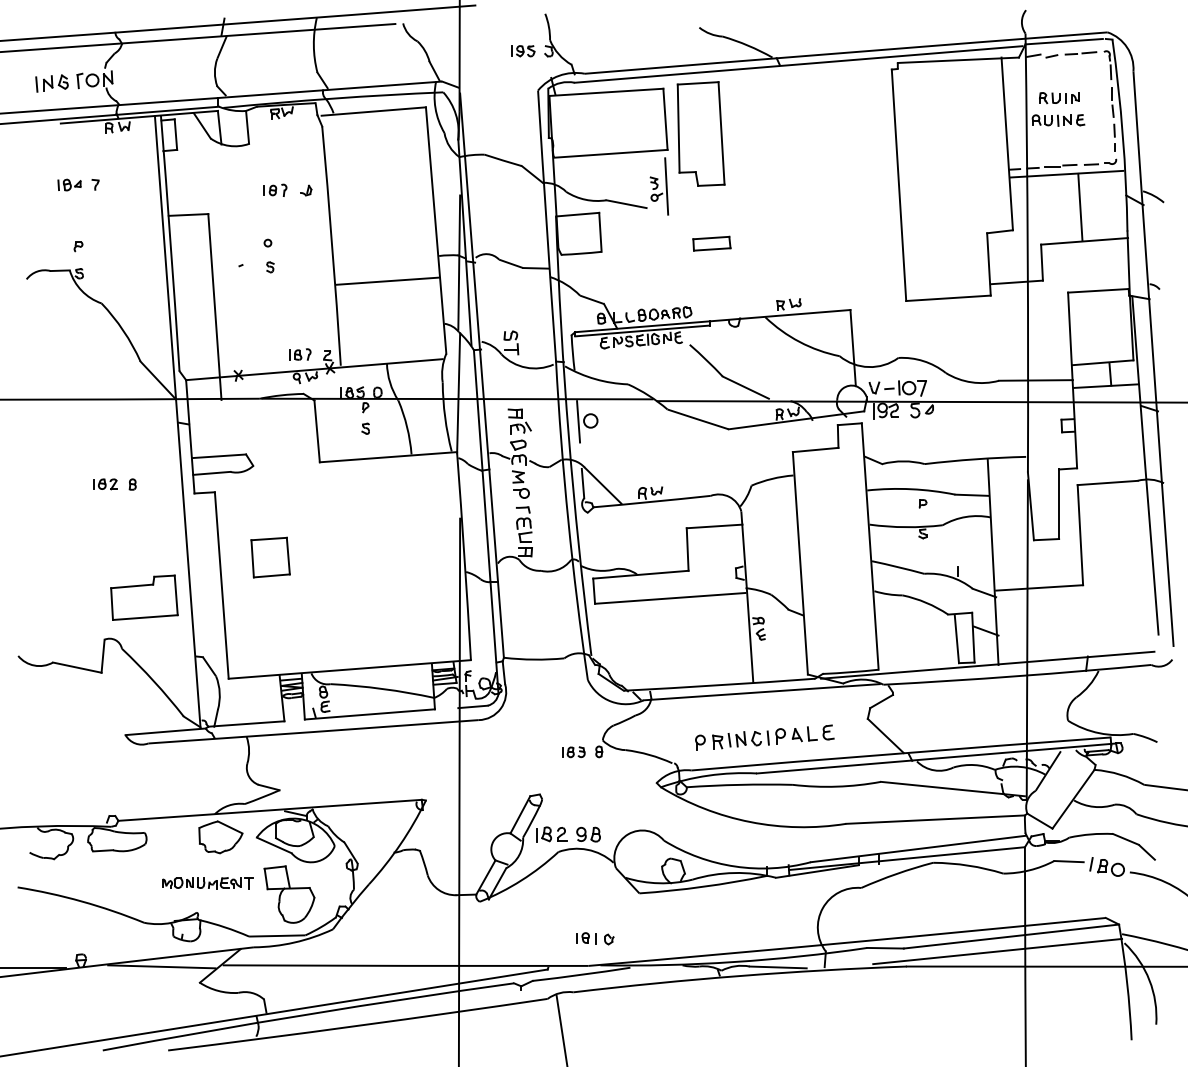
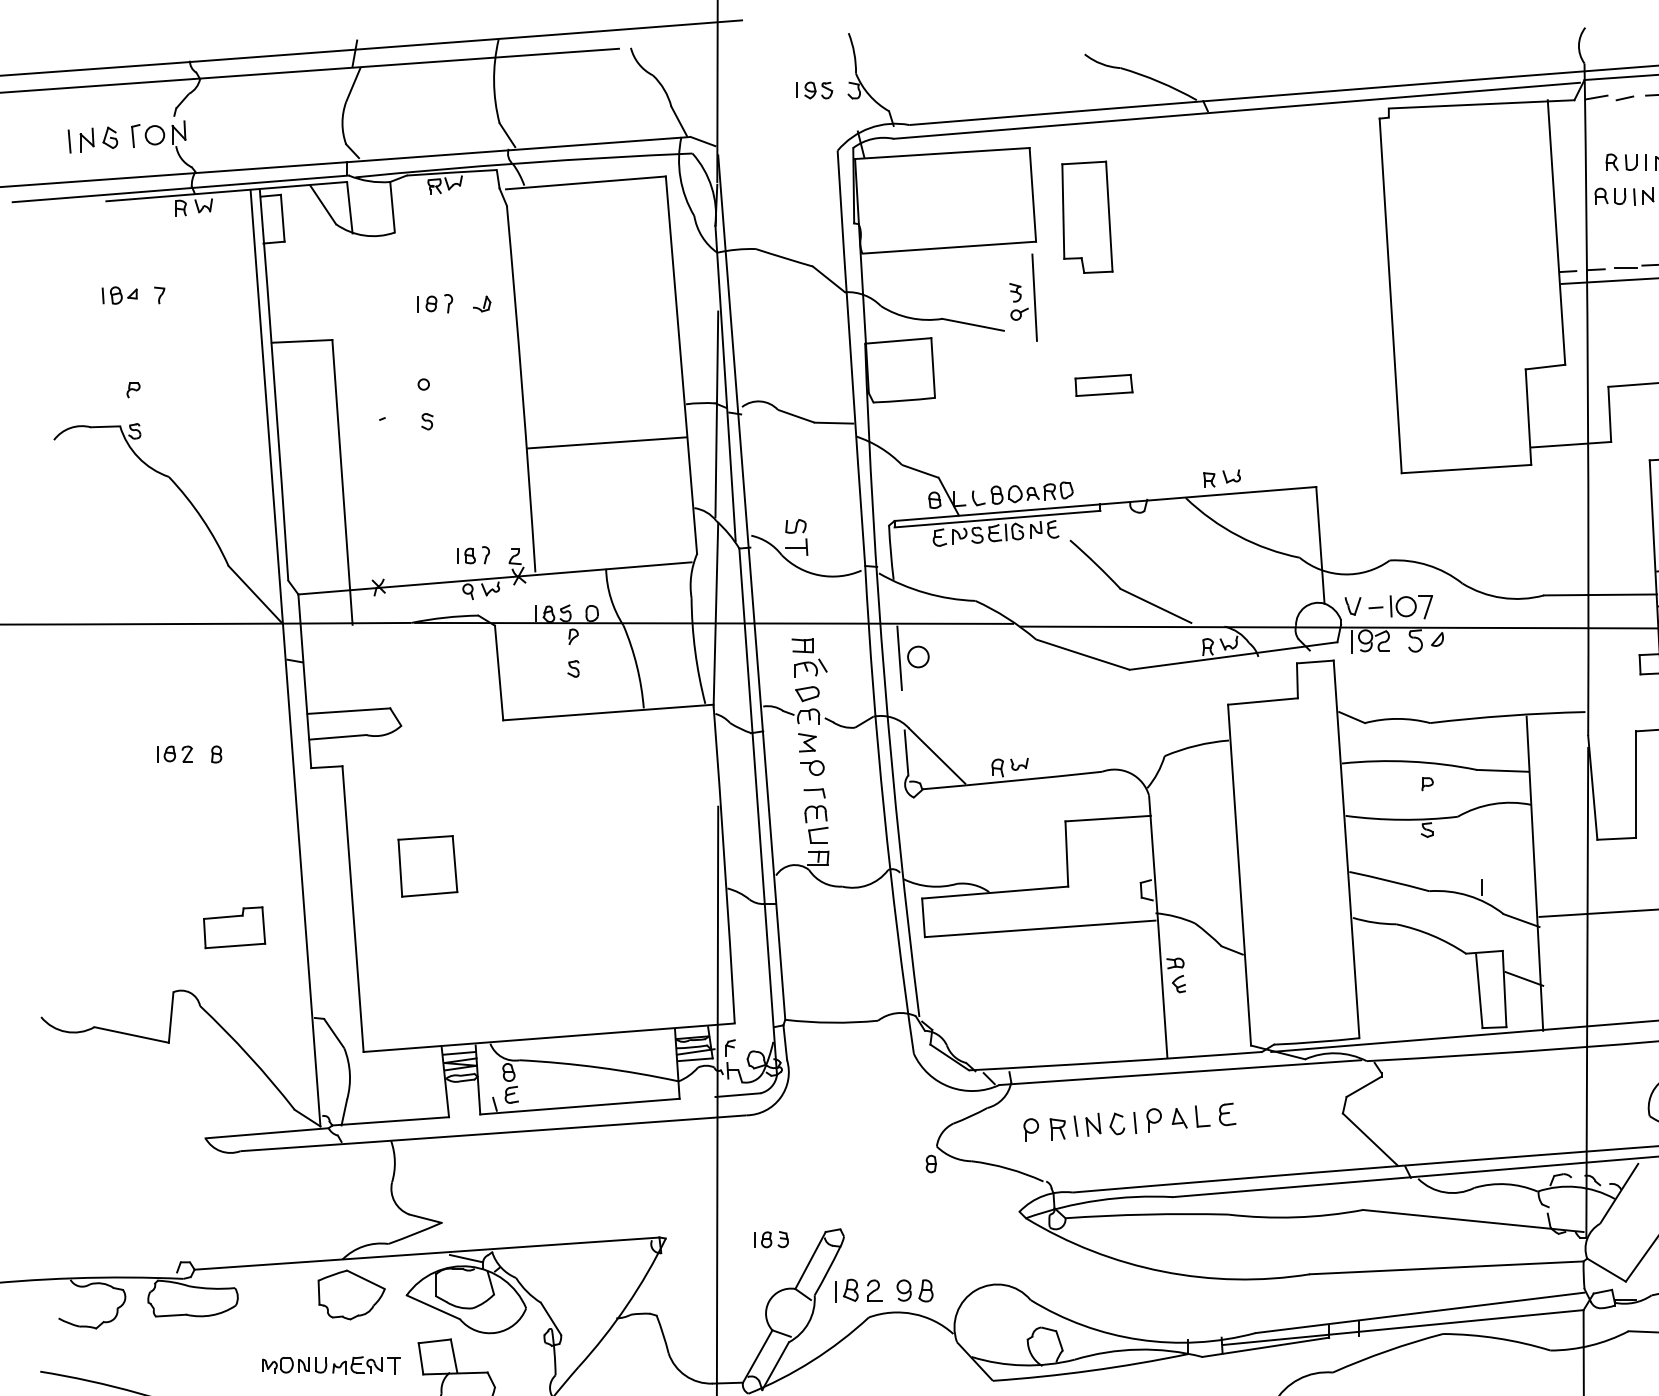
part: (700, 133) -> (1086, 216), size x0.7
part: (144, 597) -> (234, 927), size x0.6
part: (764, 737) -> (1129, 1122), moved
part: (573, 752) -> (770, 1240), moved

